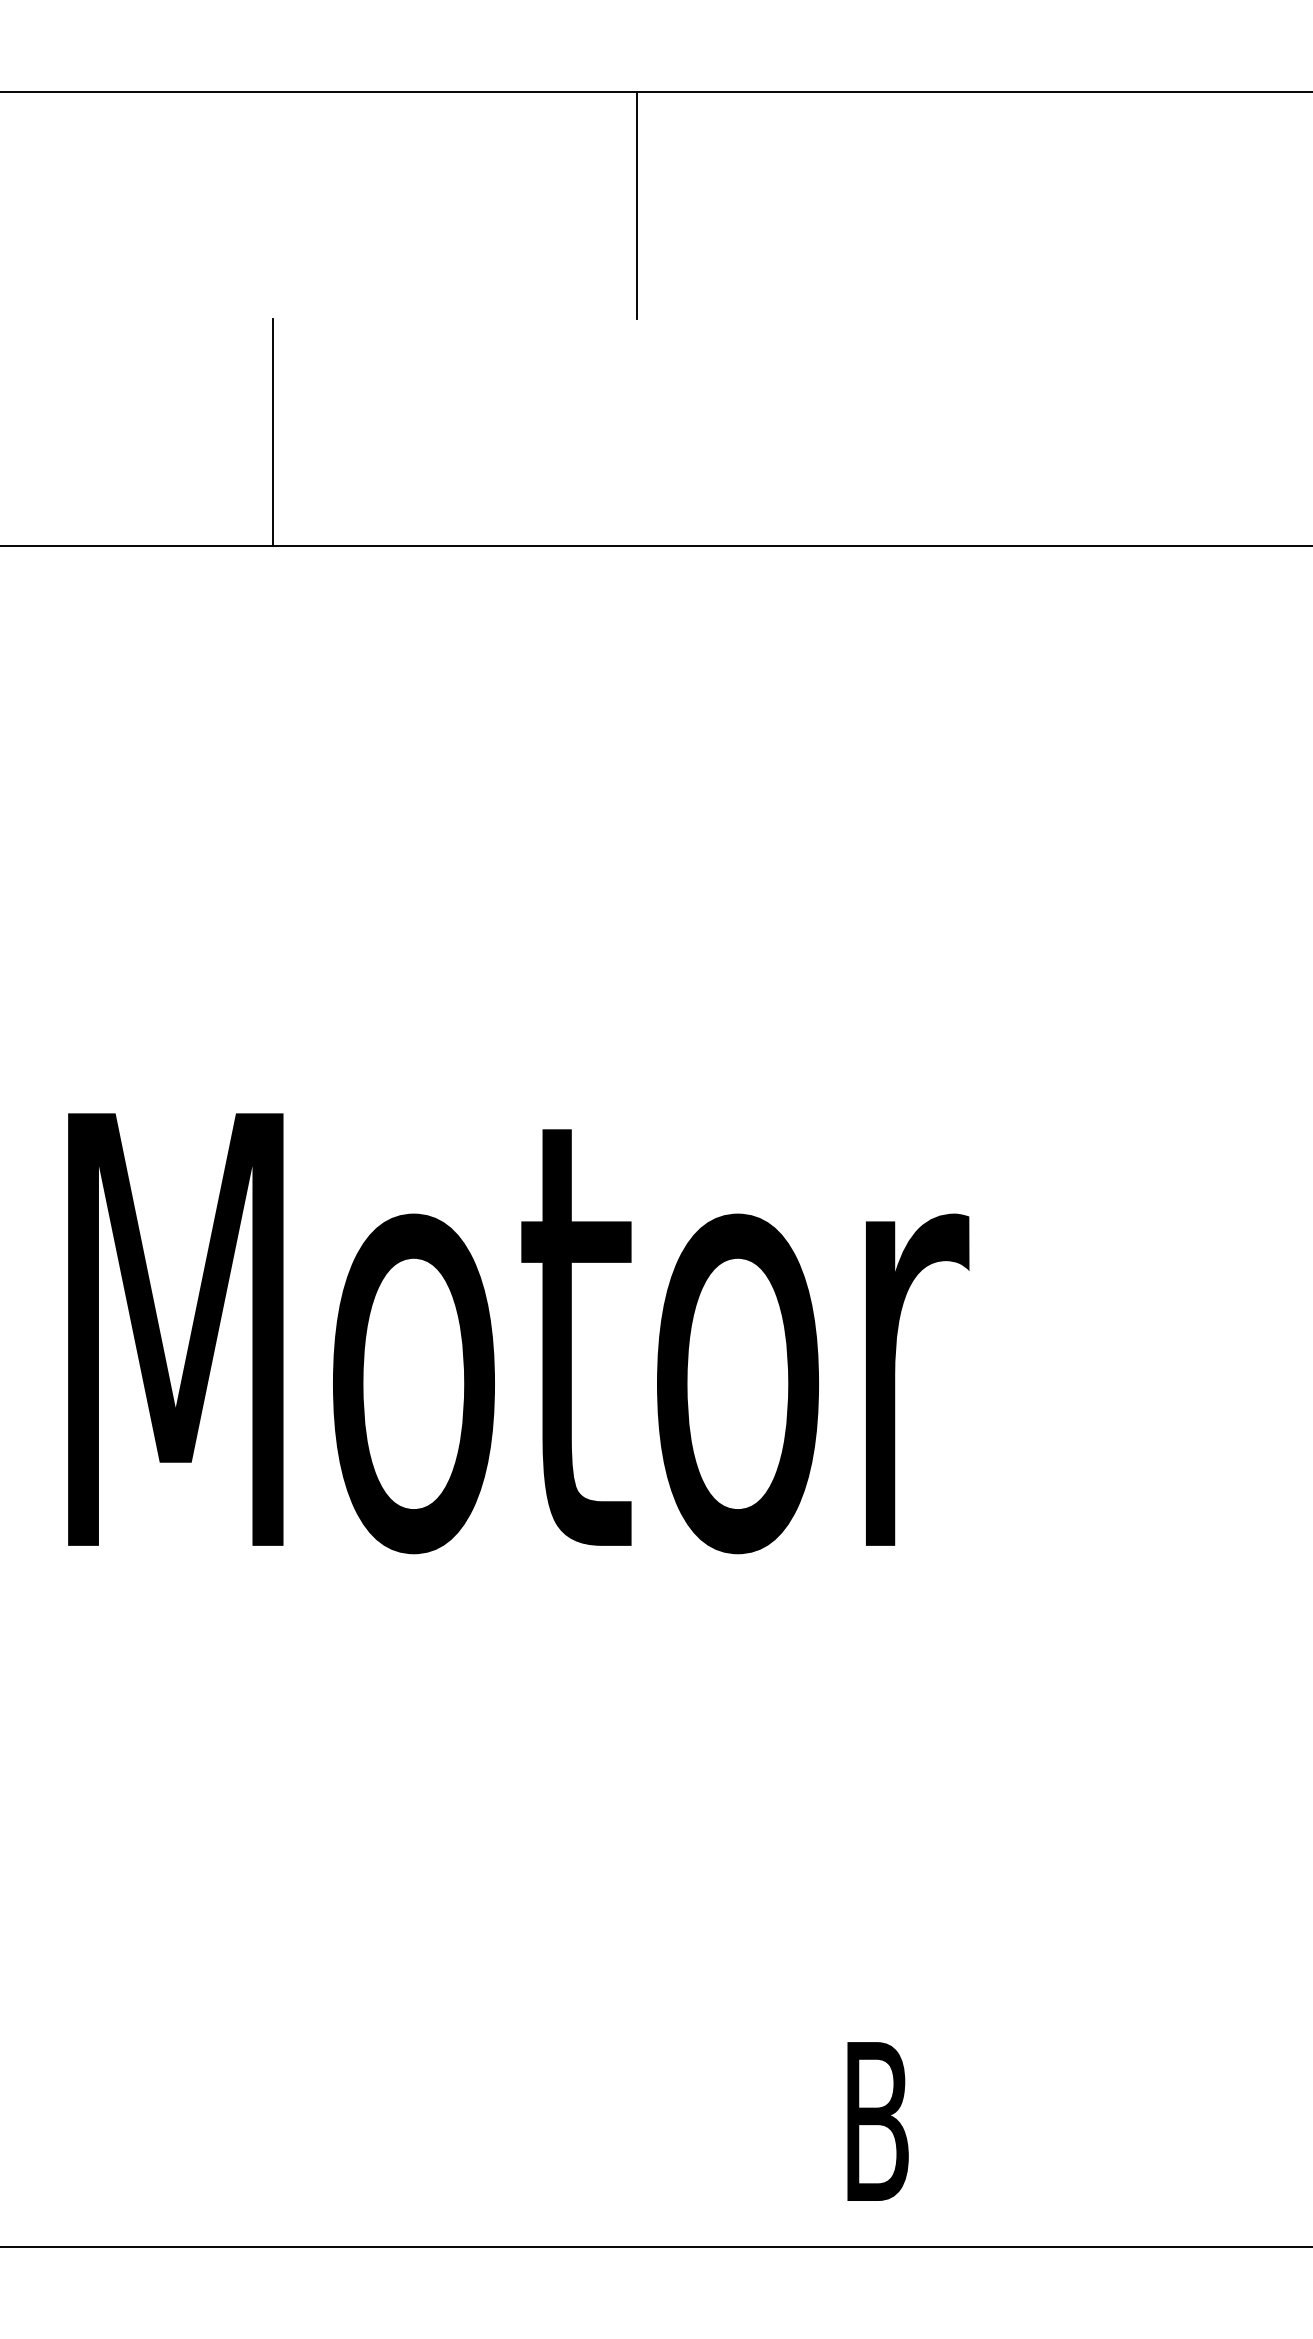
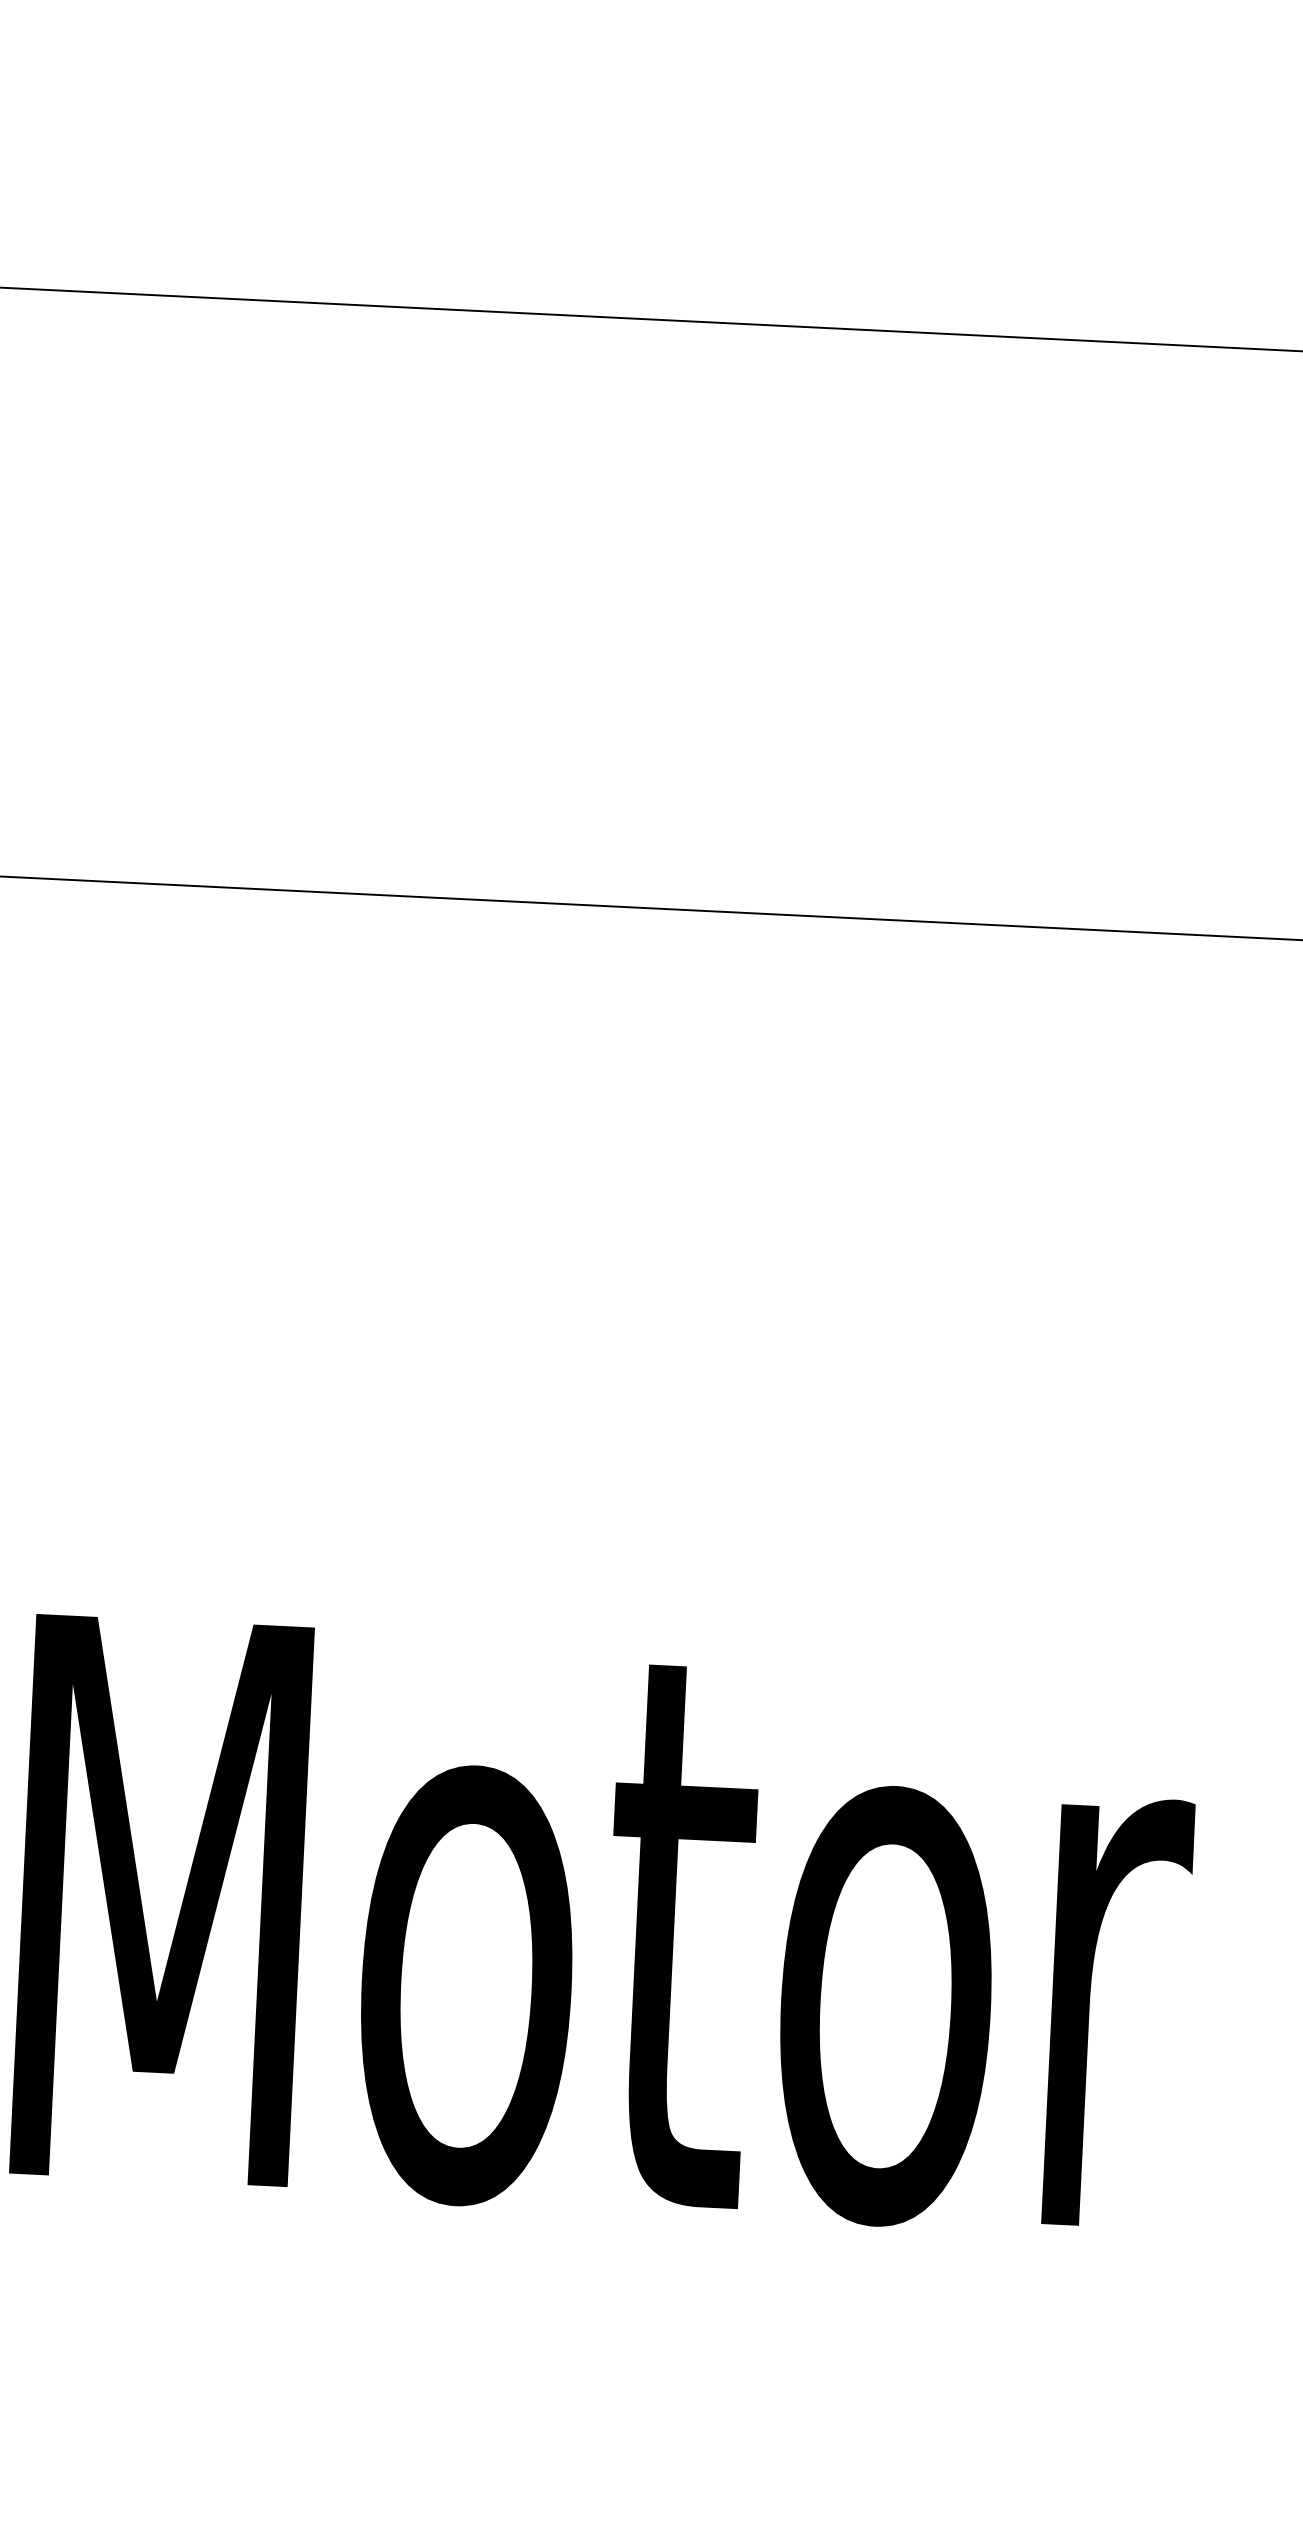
line: (636, 205) -> (829, 475), removed
line: (273, 432) -> (345, 746), removed

